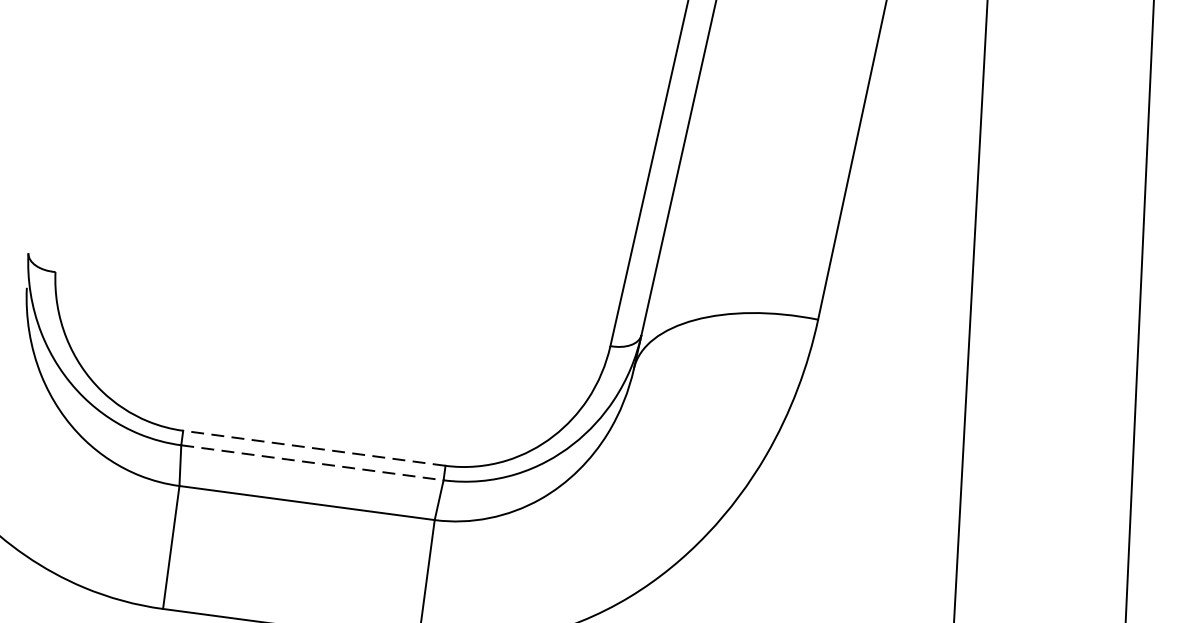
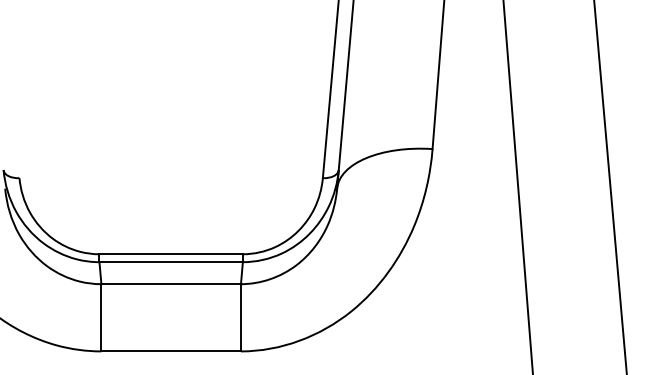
line: (314, 448) -> (171, 254), dashed -> solid
line: (312, 463) -> (171, 262), dashed -> solid

